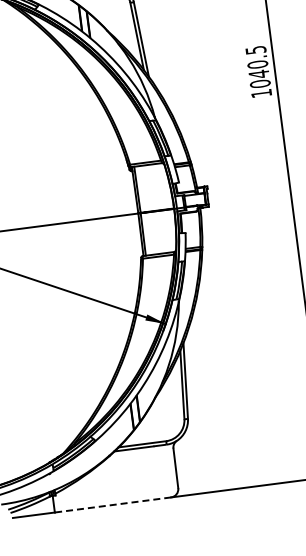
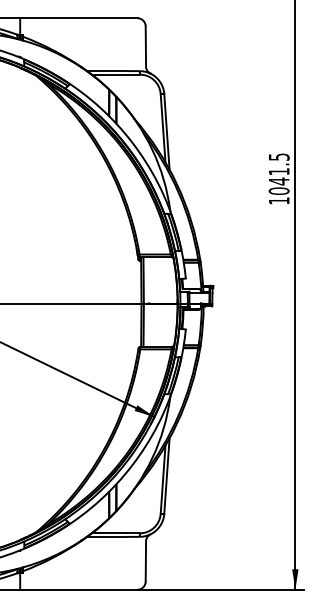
text: (257, 64) -> (278, 171), 1040.5 -> 1041.5
line: (112, 504) -> (78, 589), dashed -> solid

